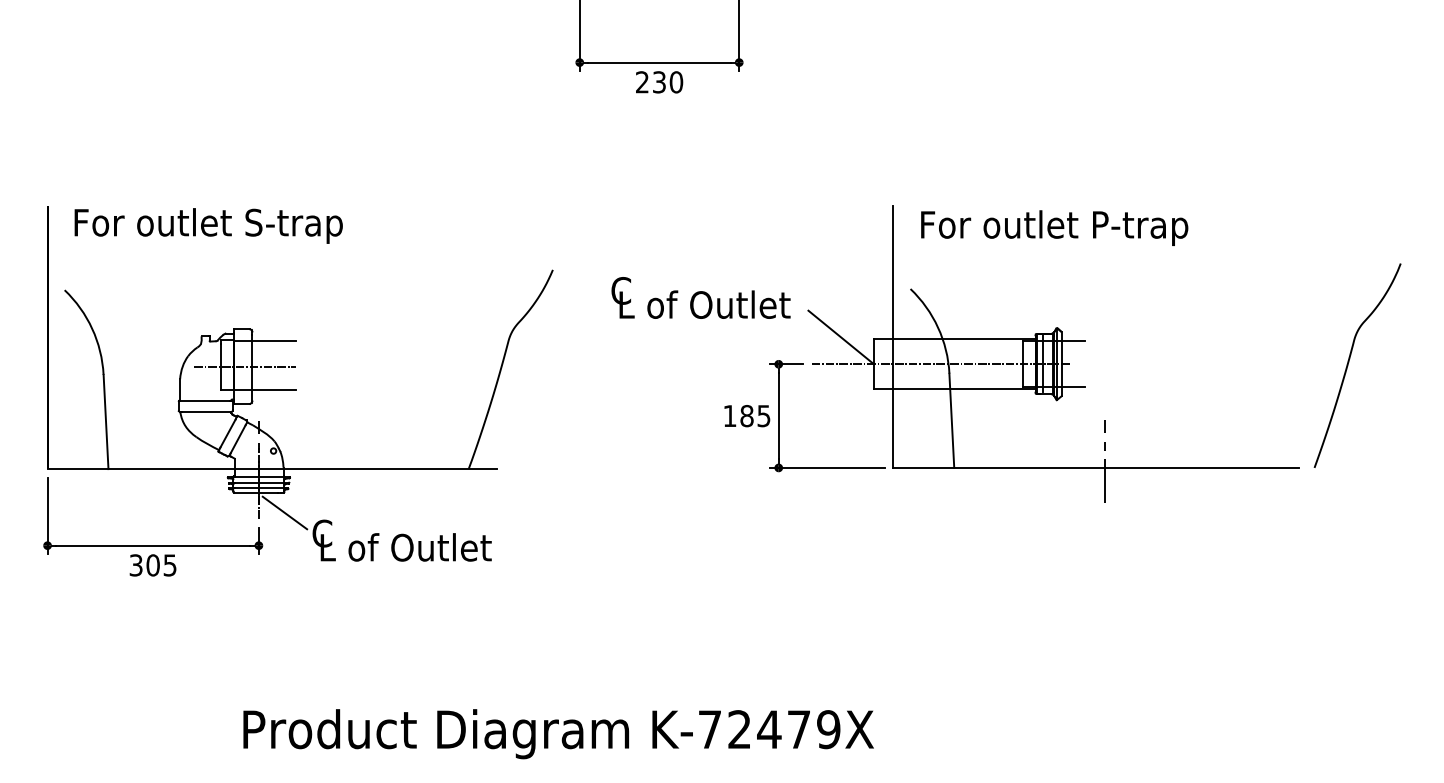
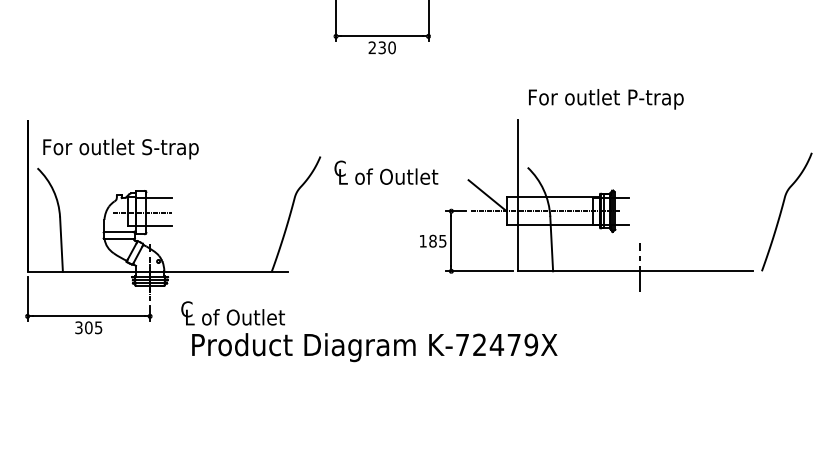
text: (207, 224) -> (120, 148), moved
text: (1055, 228) -> (606, 99), moved
text: (701, 297) -> (386, 172), moved
line: (285, 513) -> (165, 297), removed
text: (558, 733) -> (374, 347), moved

